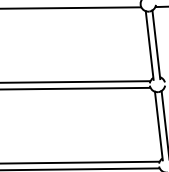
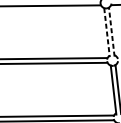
line: (156, 44) -> (111, 31), solid -> dashed
line: (149, 45) -> (106, 32), solid -> dashed

